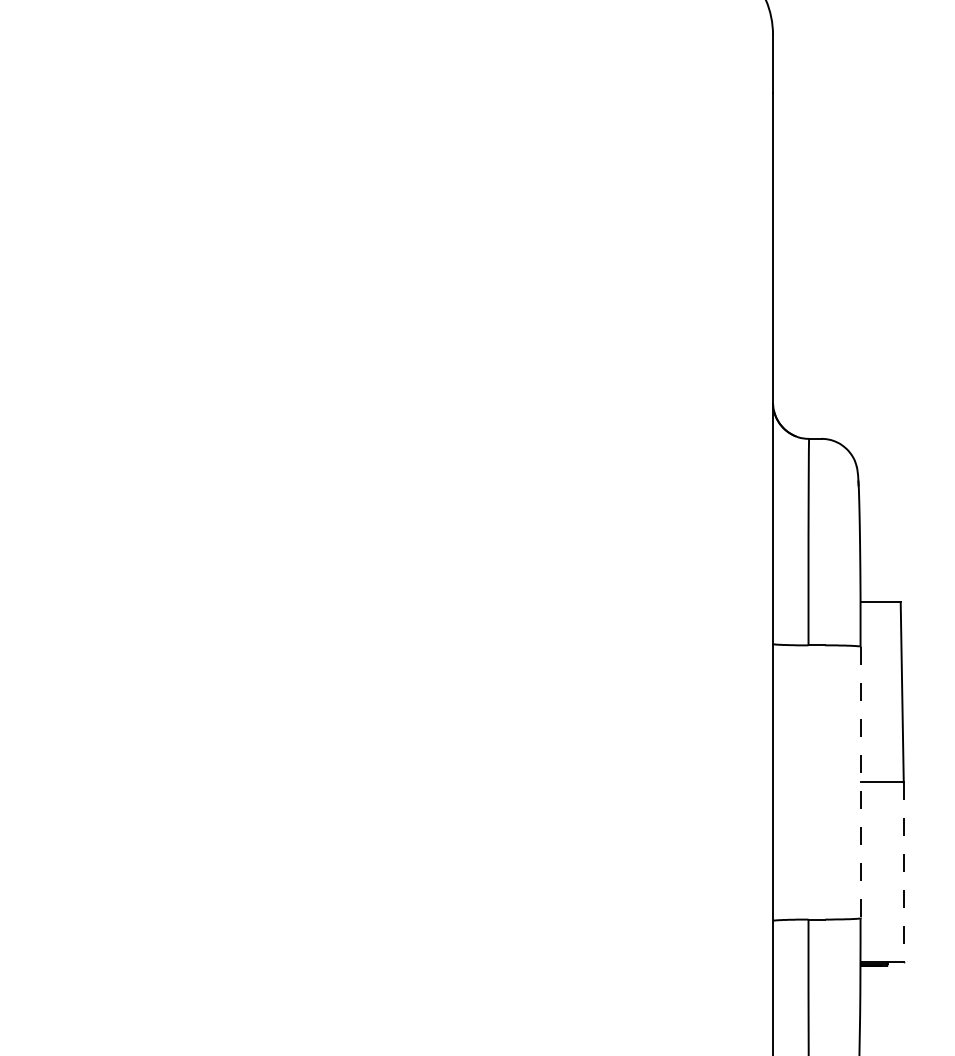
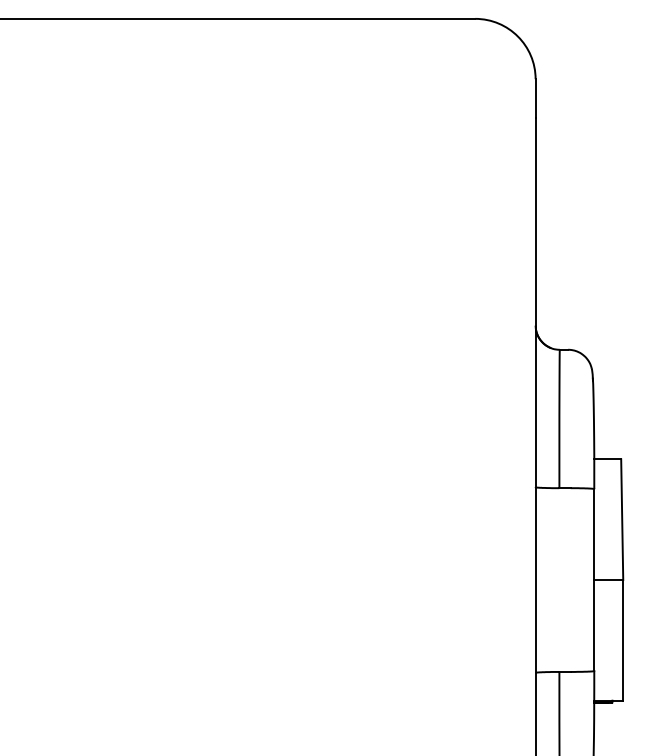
line: (860, 783) -> (594, 580), dashed -> solid
line: (904, 872) -> (623, 640), dashed -> solid

